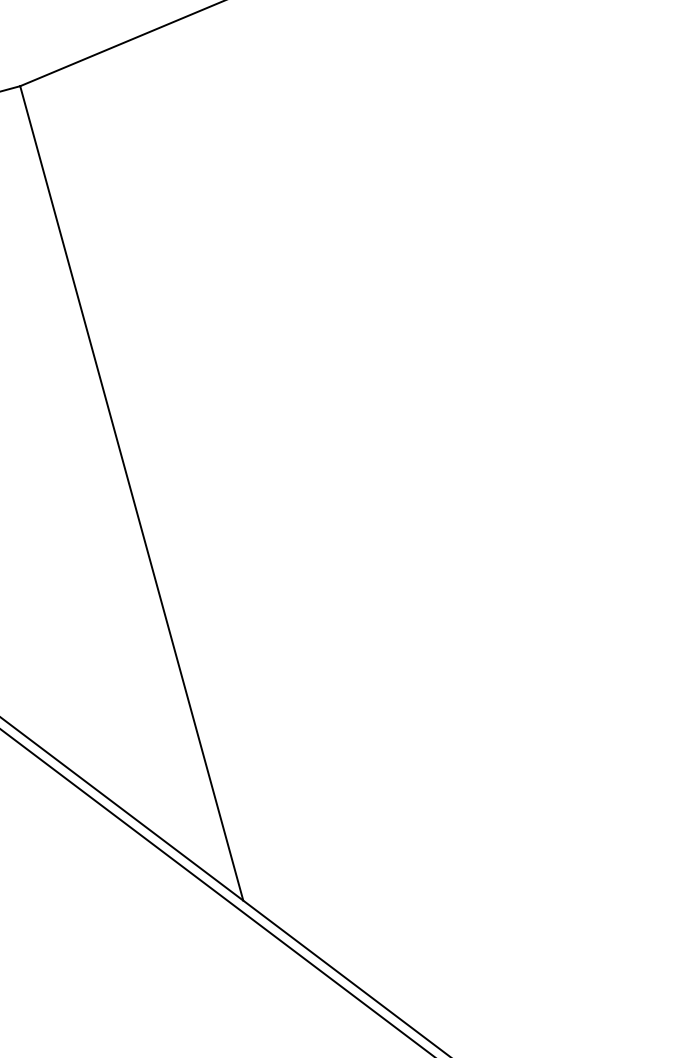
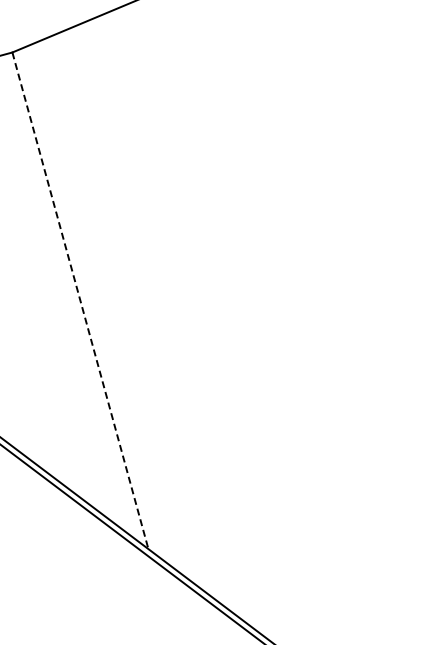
line: (131, 494) -> (80, 301), solid -> dashed

